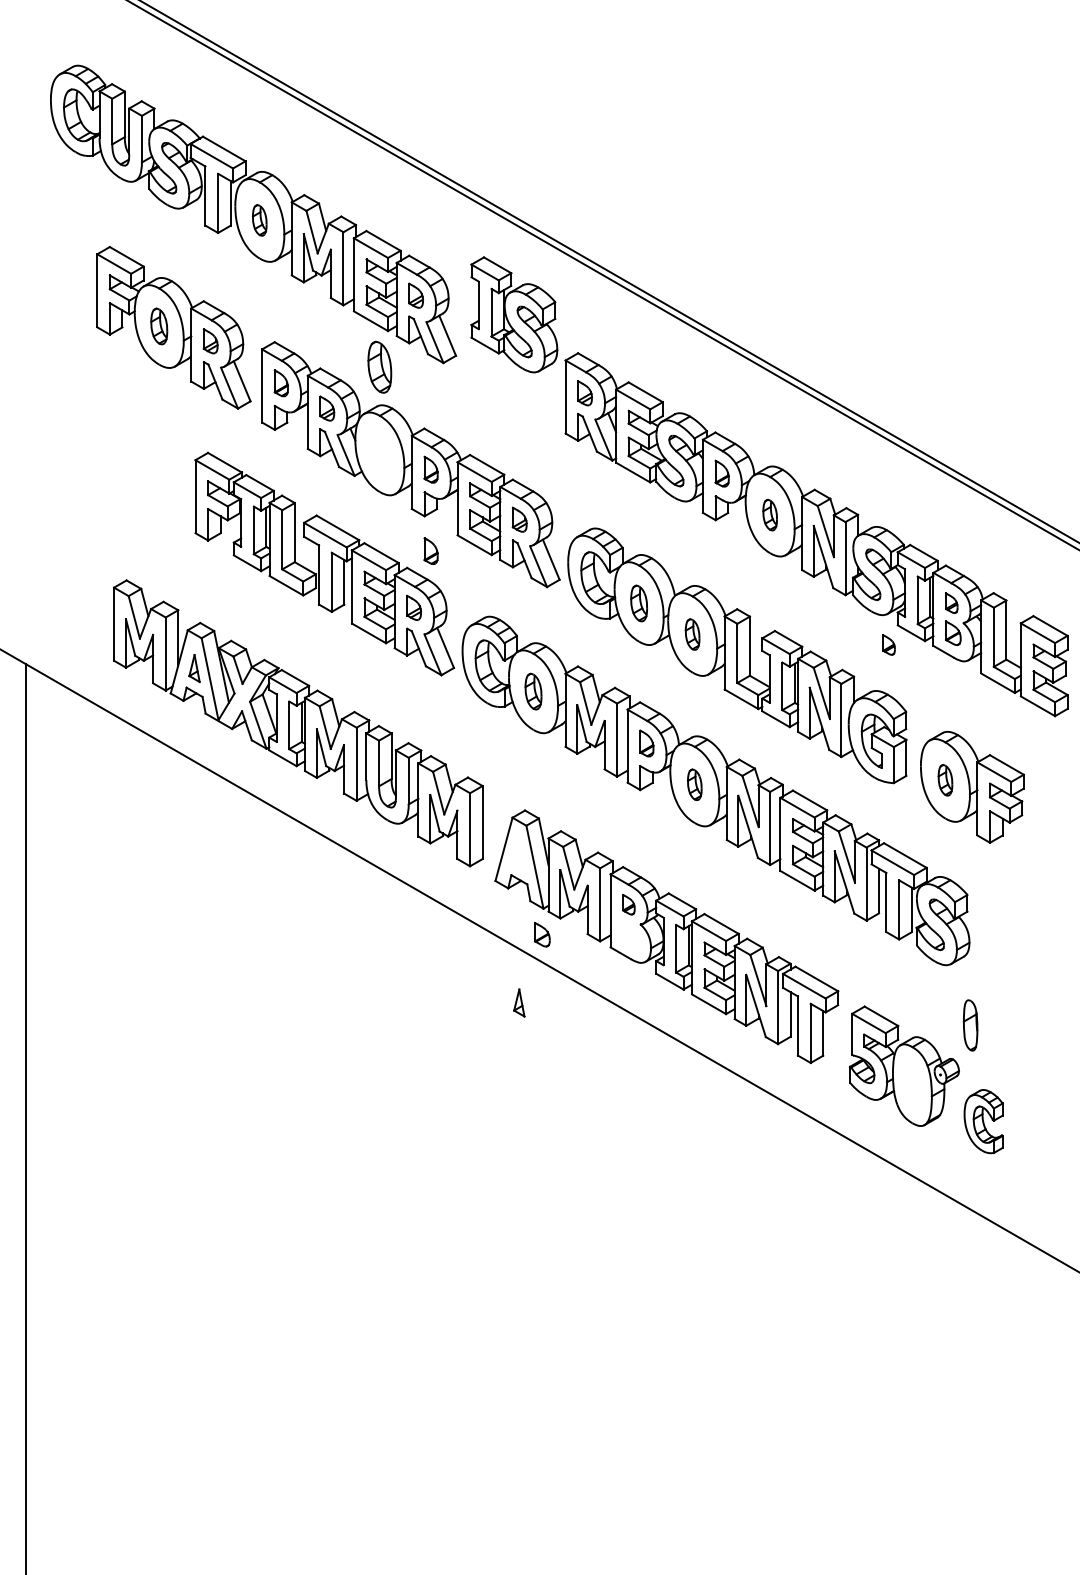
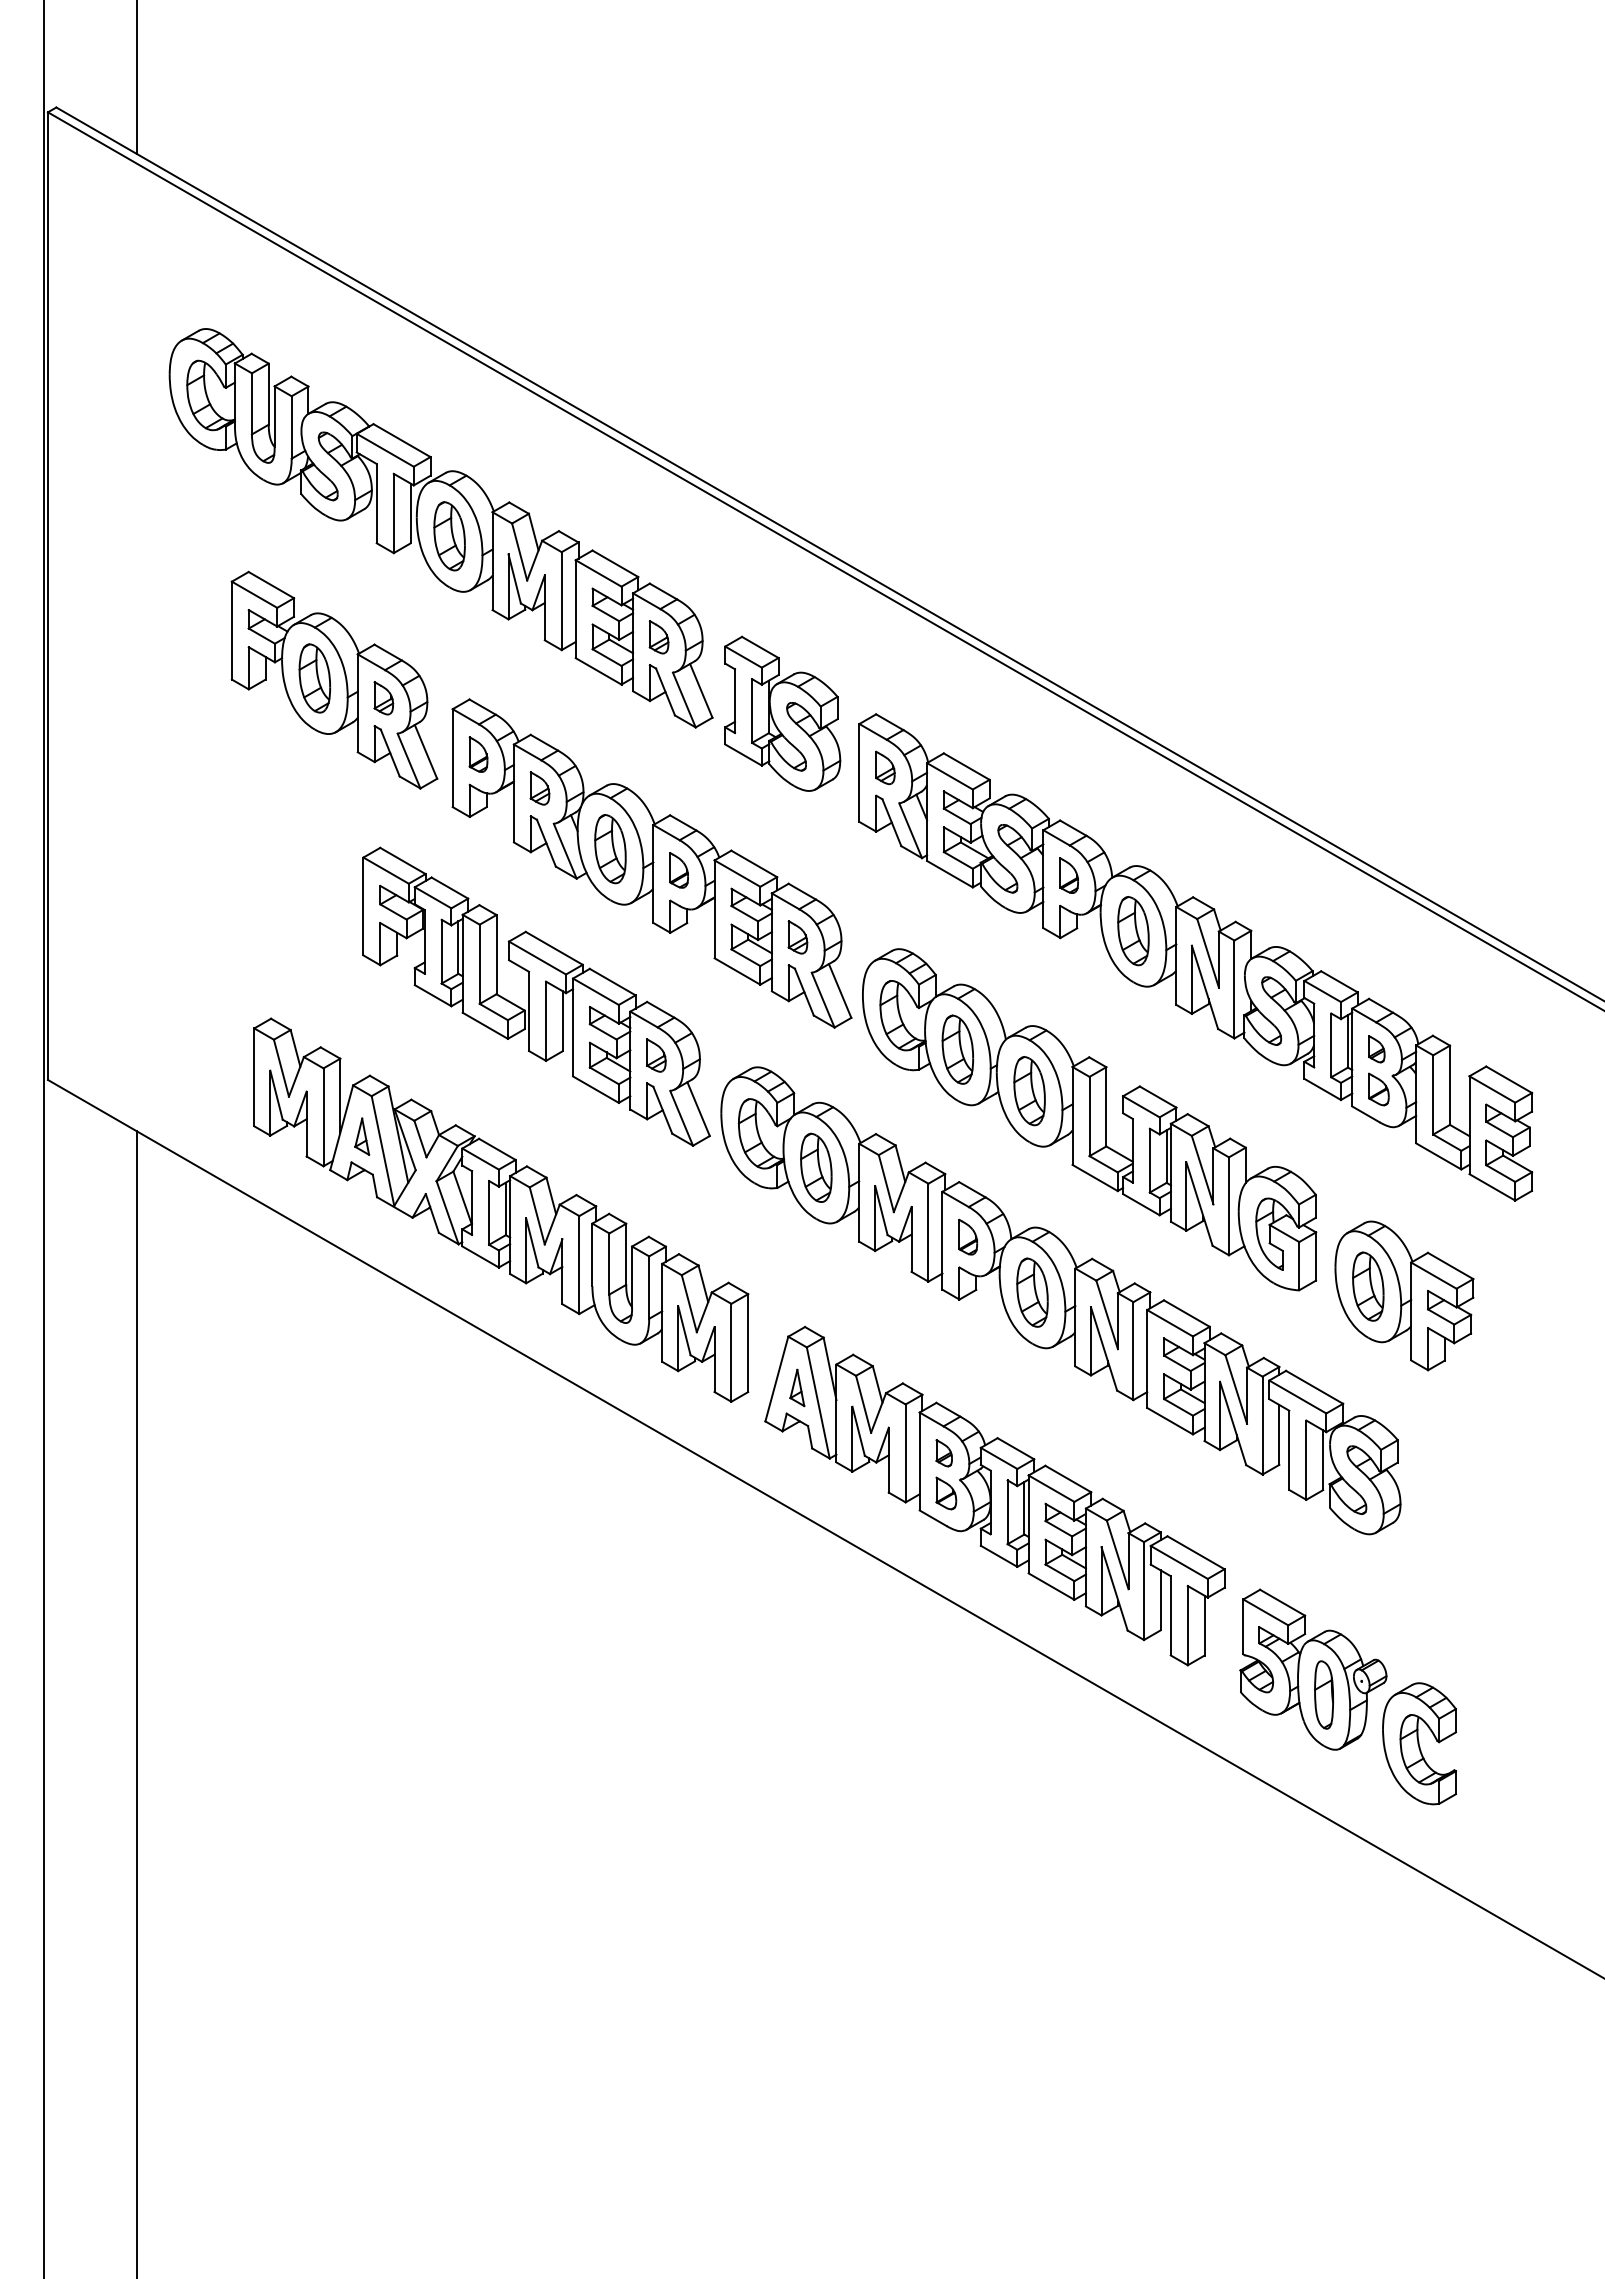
part: (259, 220) -> (449, 536), size x1.67
part: (514, 314) -> (782, 713), moved
part: (158, 326) -> (314, 678), size x1.43
part: (379, 367) -> (610, 849), moved
part: (770, 515) -> (1133, 931), size x1.67
part: (430, 551) -> (678, 979), removed
part: (638, 603) -> (957, 1049), size x1.43
part: (692, 634) -> (1029, 1091), size x1.67
part: (888, 645) -> (1292, 1105), removed
part: (533, 691) -> (816, 1167), size x1.43
part: (945, 780) -> (1368, 1286), size x1.67
part: (694, 784) -> (1032, 1292), size x1.67
part: (542, 934) -> (946, 1493), moved
part: (519, 1002) -> (797, 1387), moved
part: (970, 1025) -> (1323, 1694), moved
part: (983, 1121) -> (1419, 1743), size x1.43

